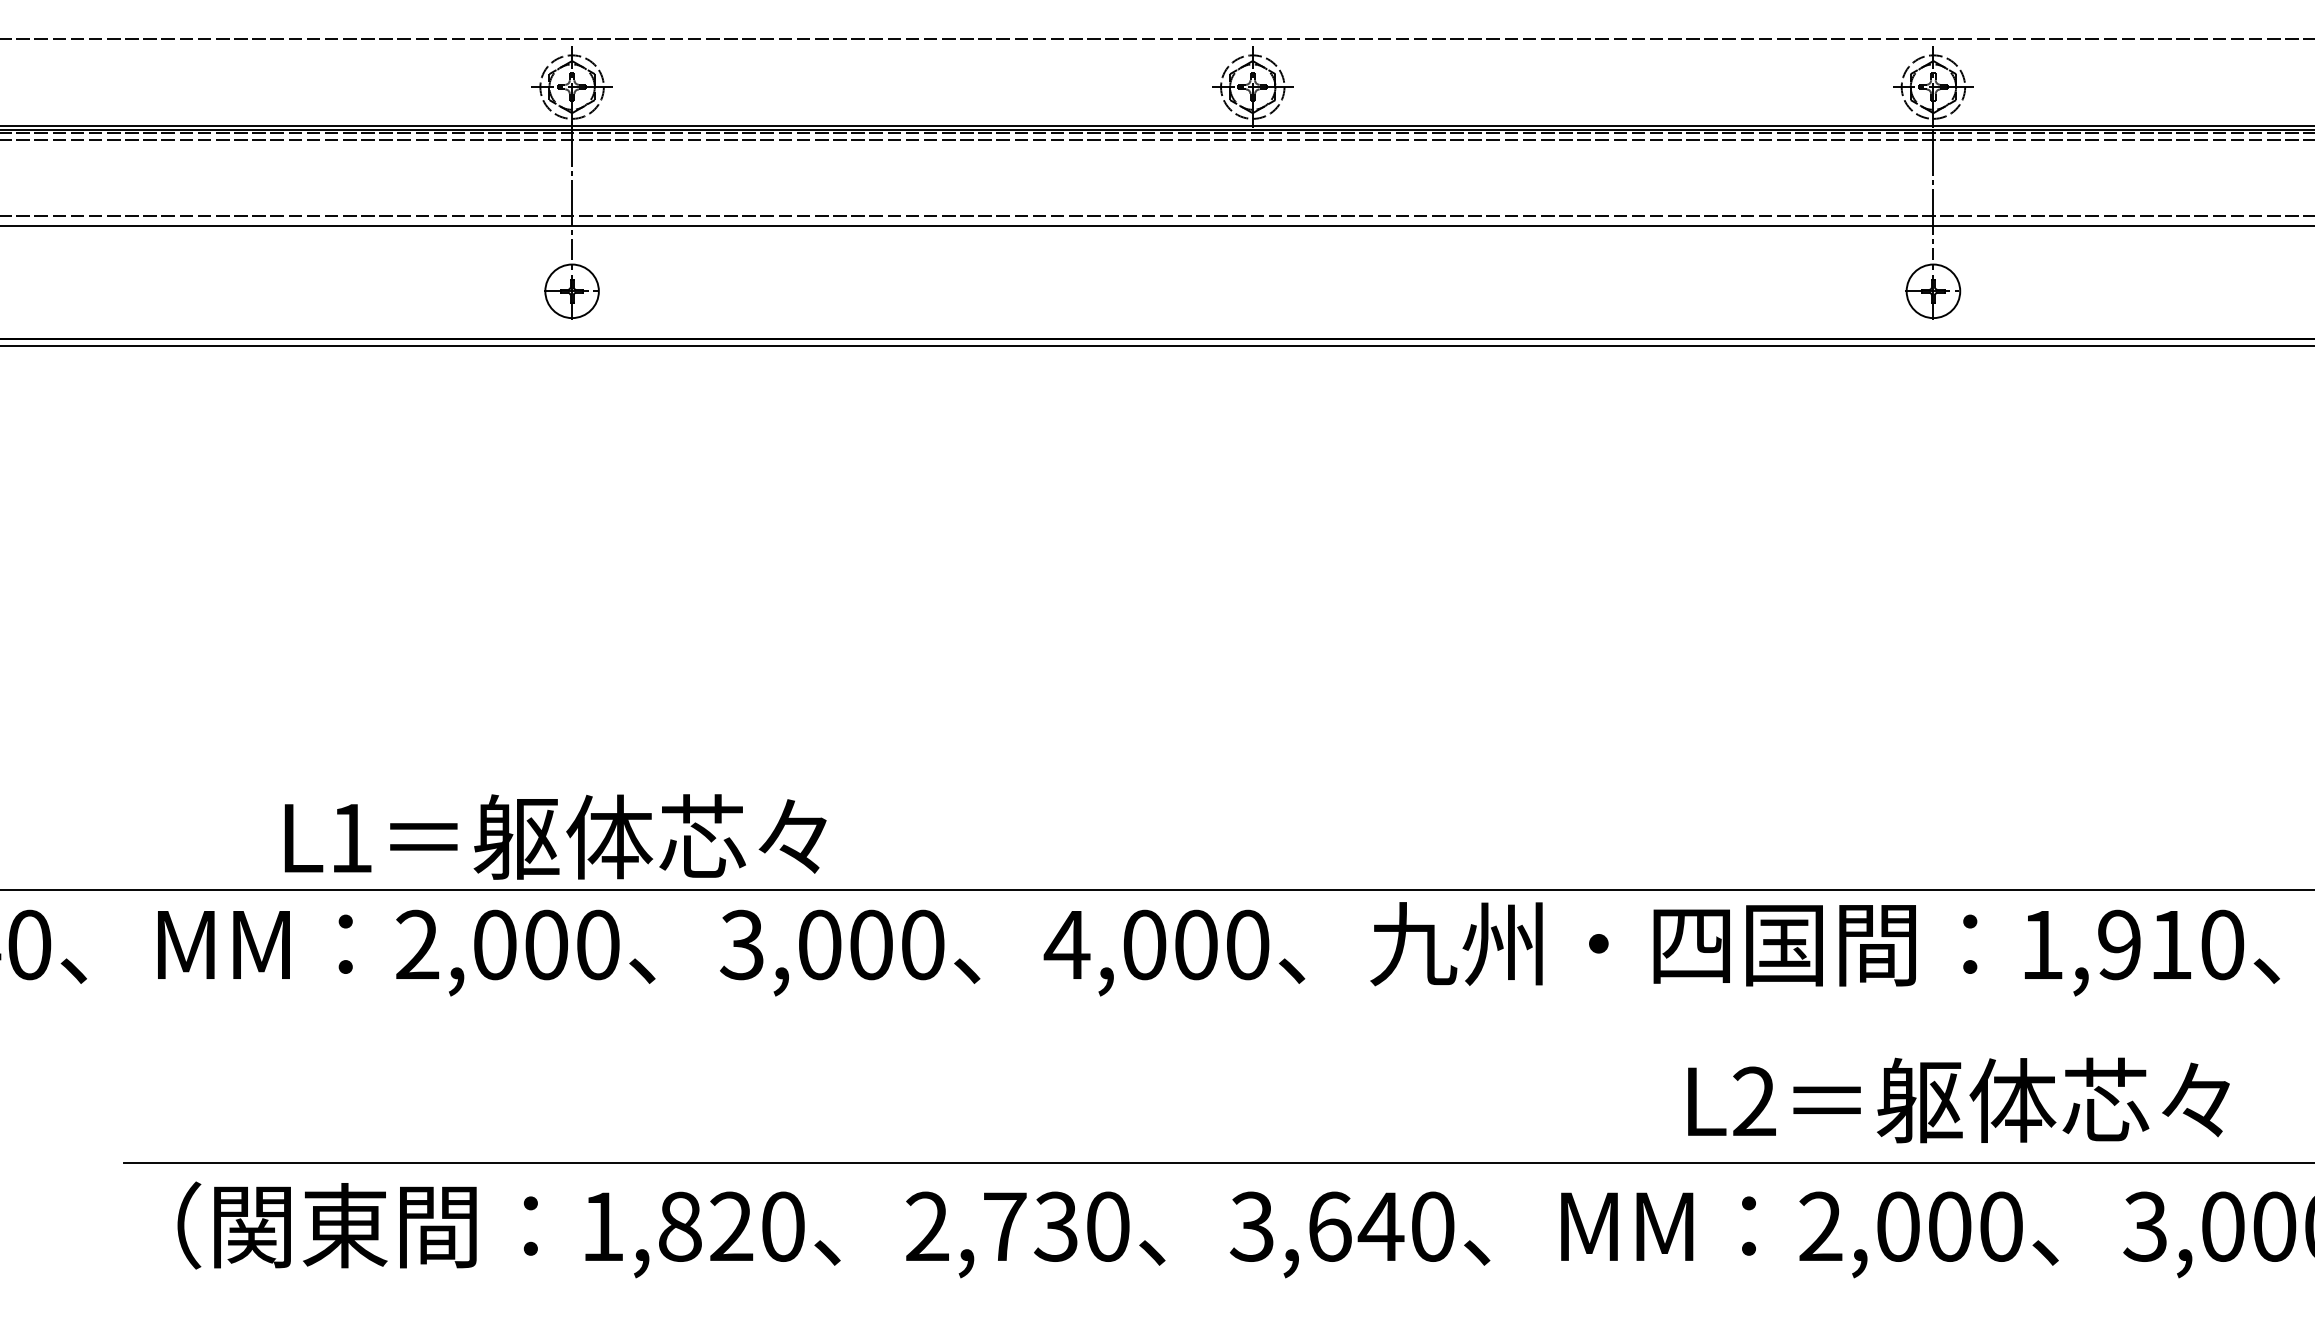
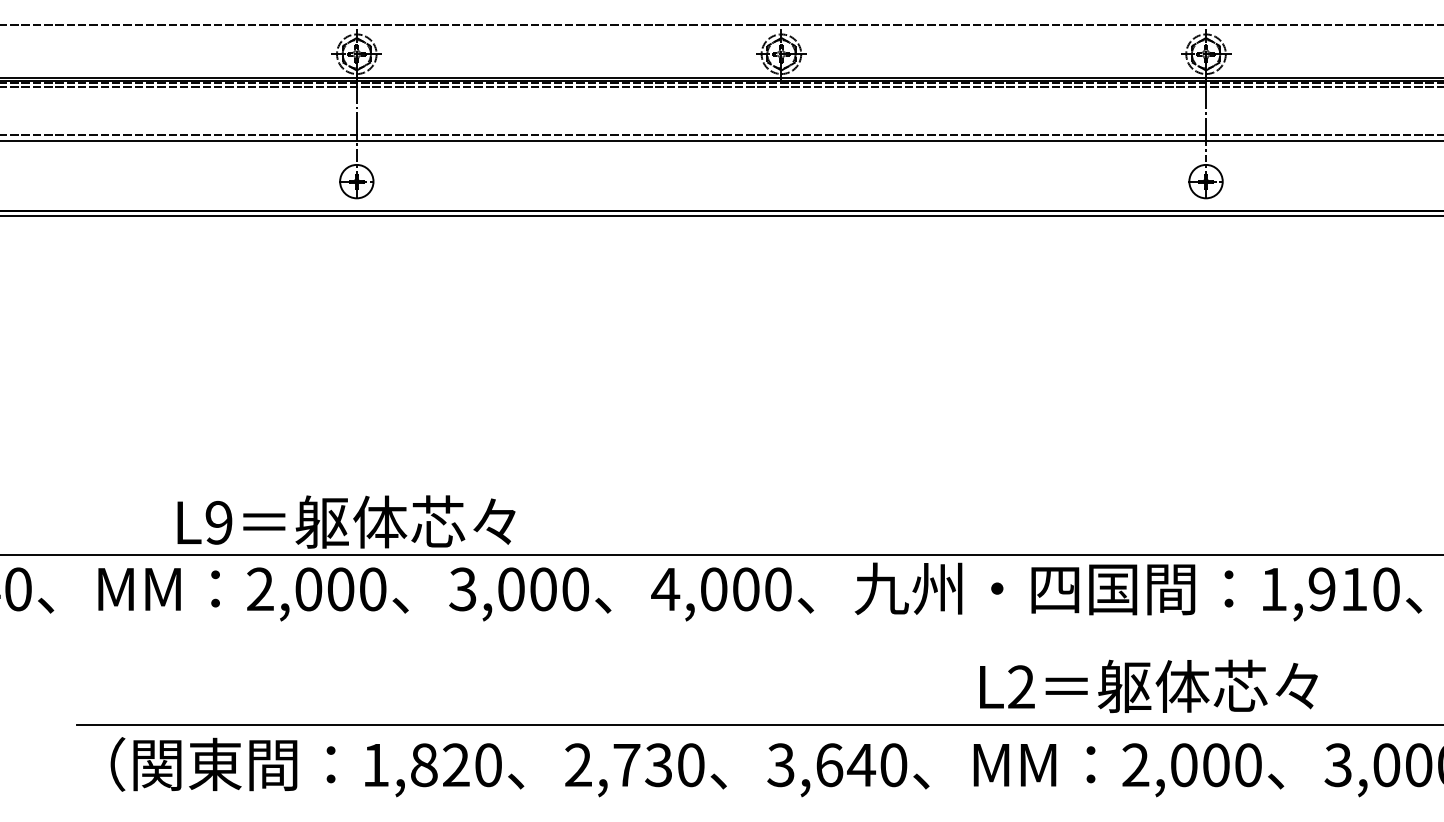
text: (350, 837) -> (218, 522), L1 -> L9
text: (1958, 1100) -> (1148, 686), moved

